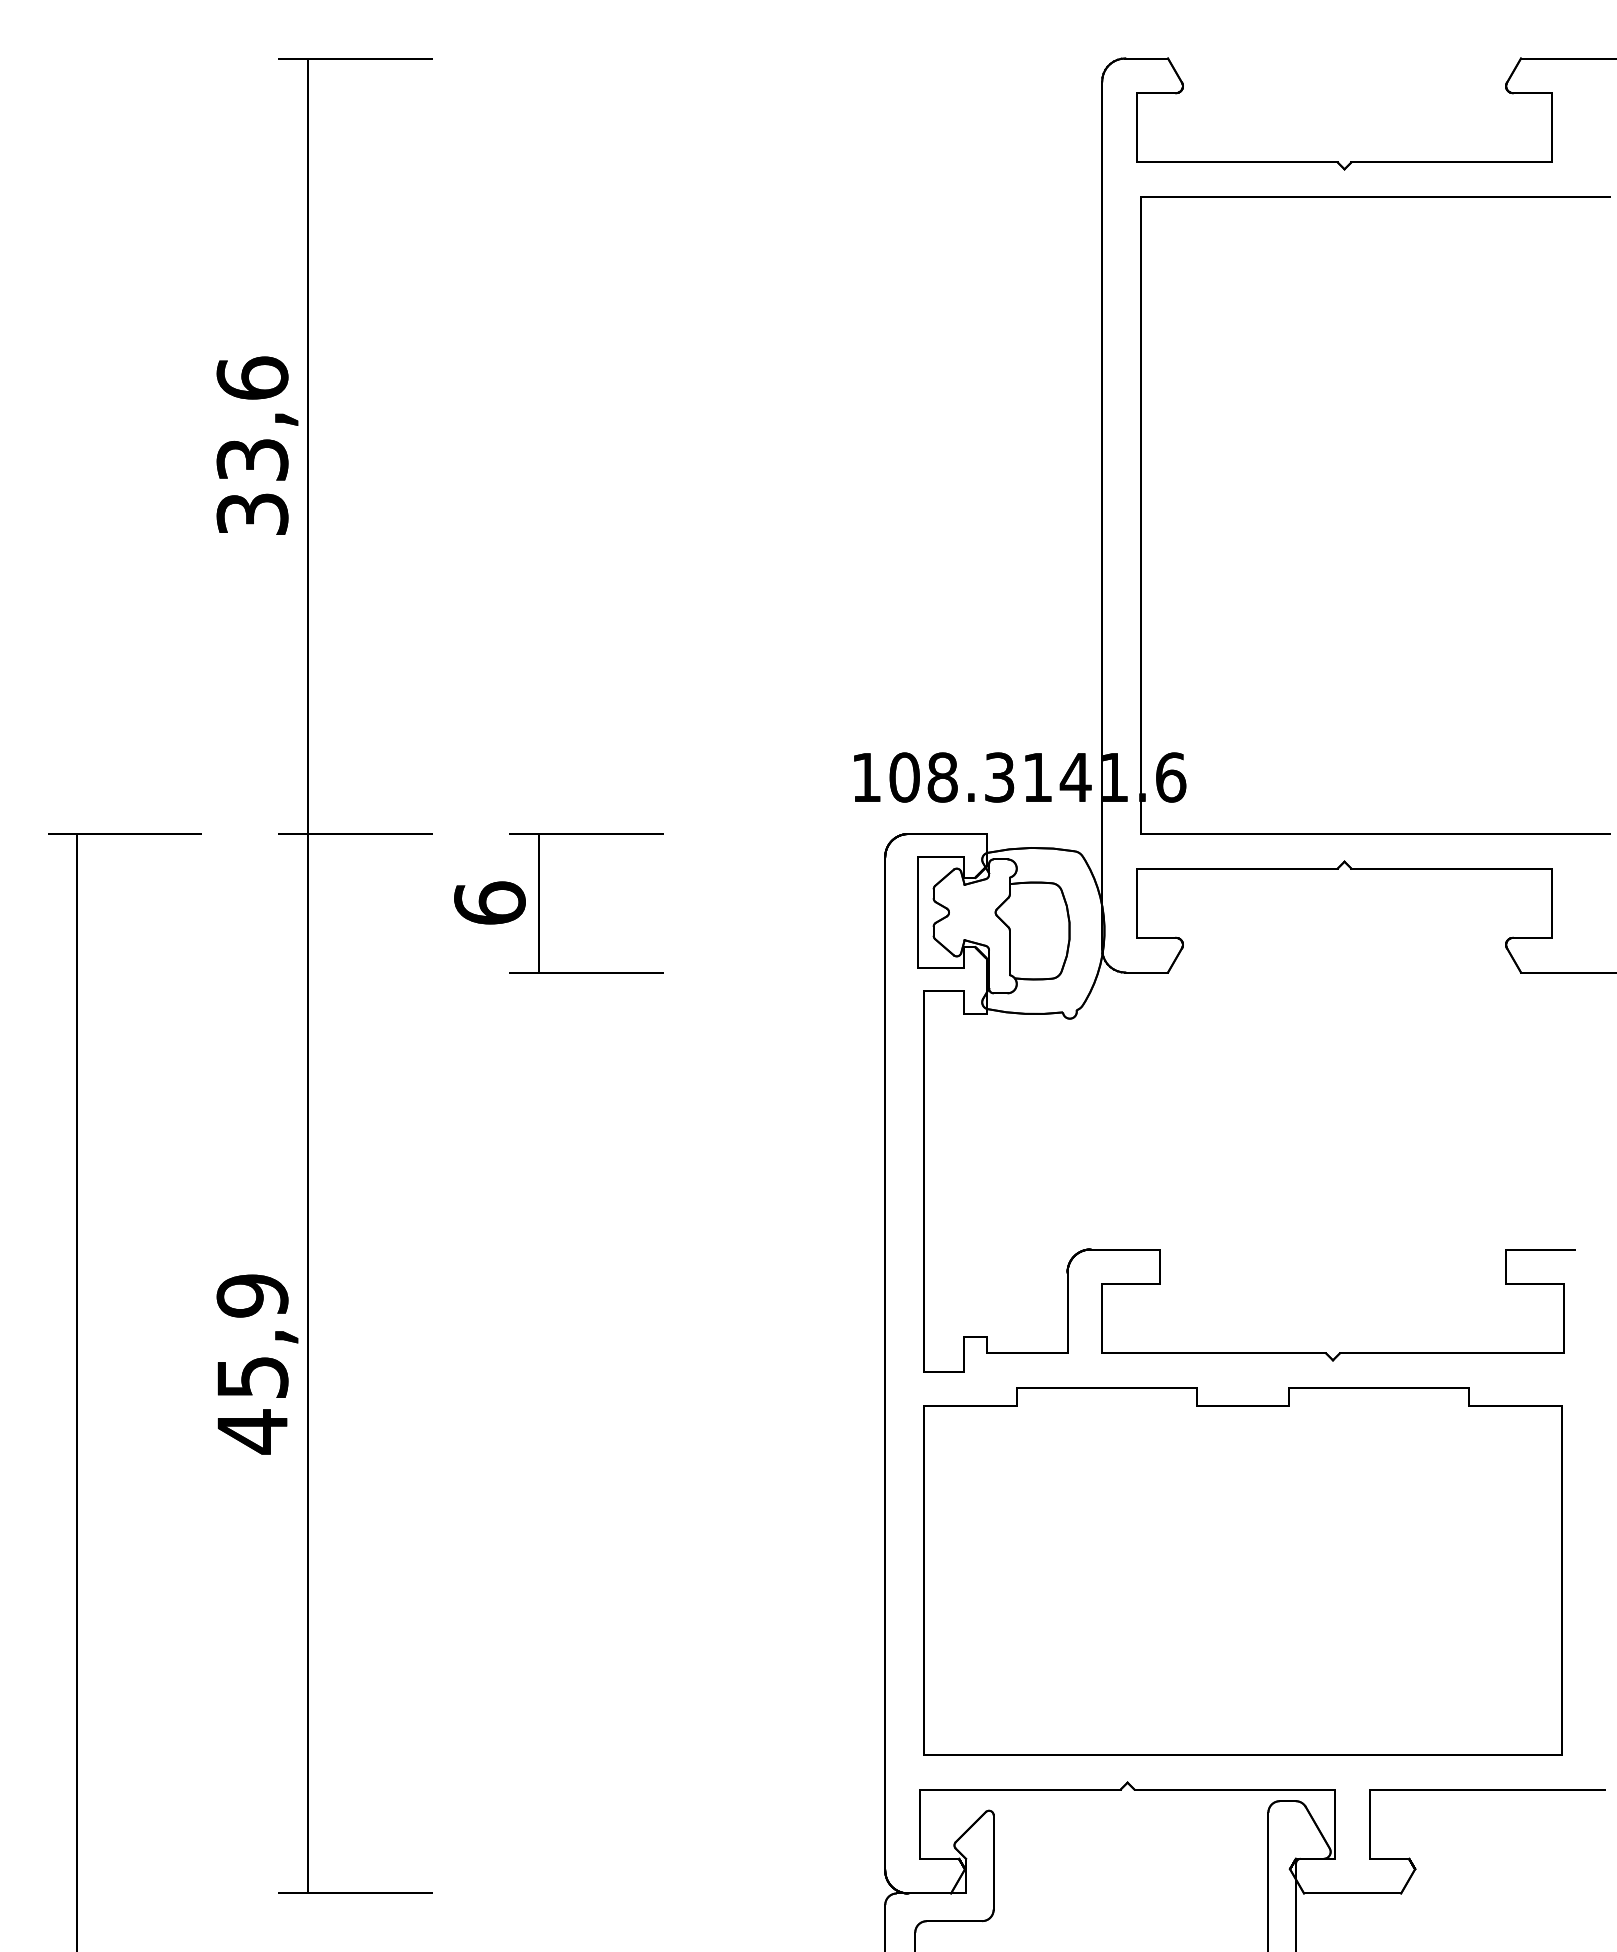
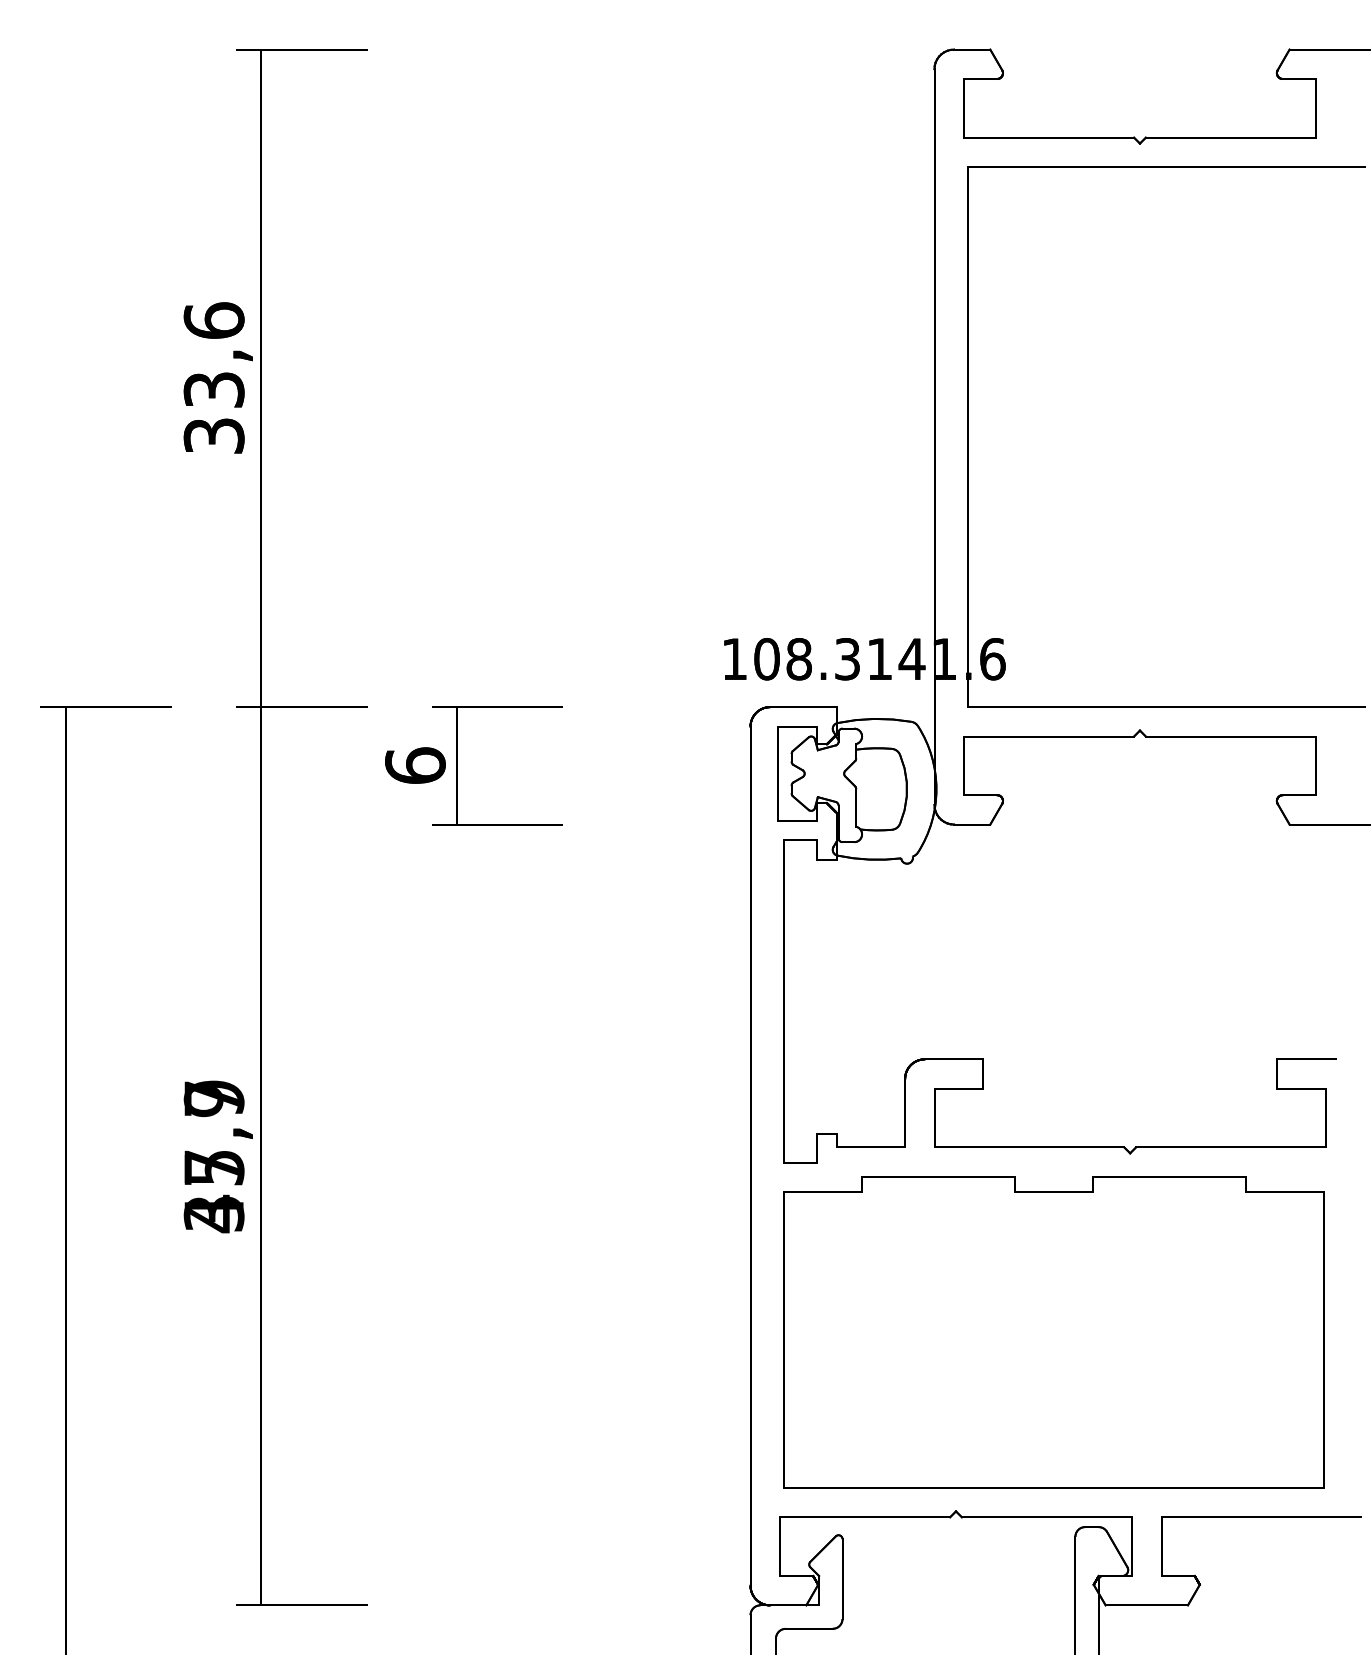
text: (251, 1364) -> (213, 1156), 45,9 -> 37,7

